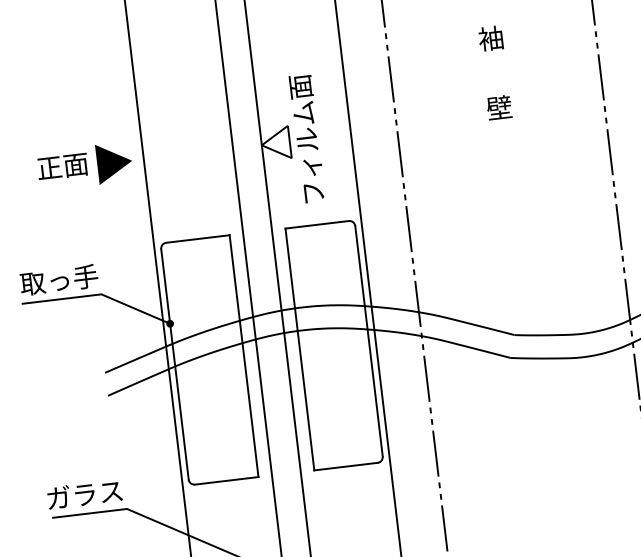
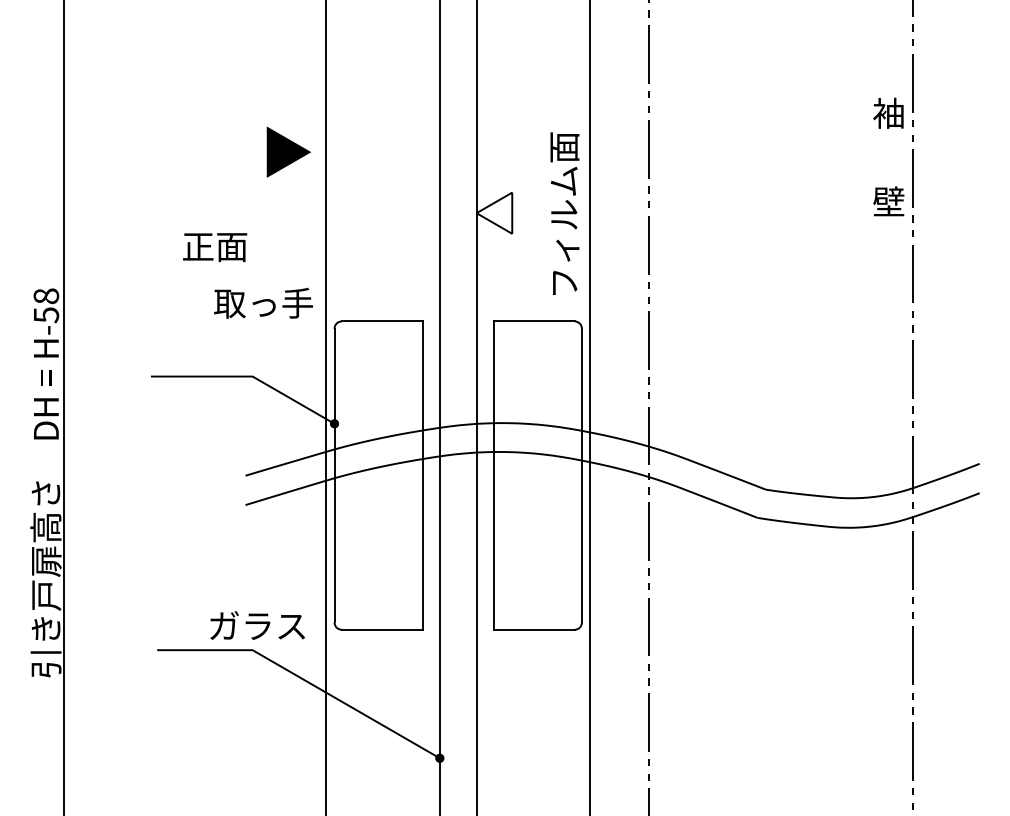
text: (494, 72) -> (888, 156), moved
text: (307, 138) -> (564, 213), moved
part: (114, 162) -> (288, 151), moved
text: (63, 166) -> (215, 247), moved
text: (59, 279) -> (263, 302), moved
text: (84, 494) -> (257, 625), moved

